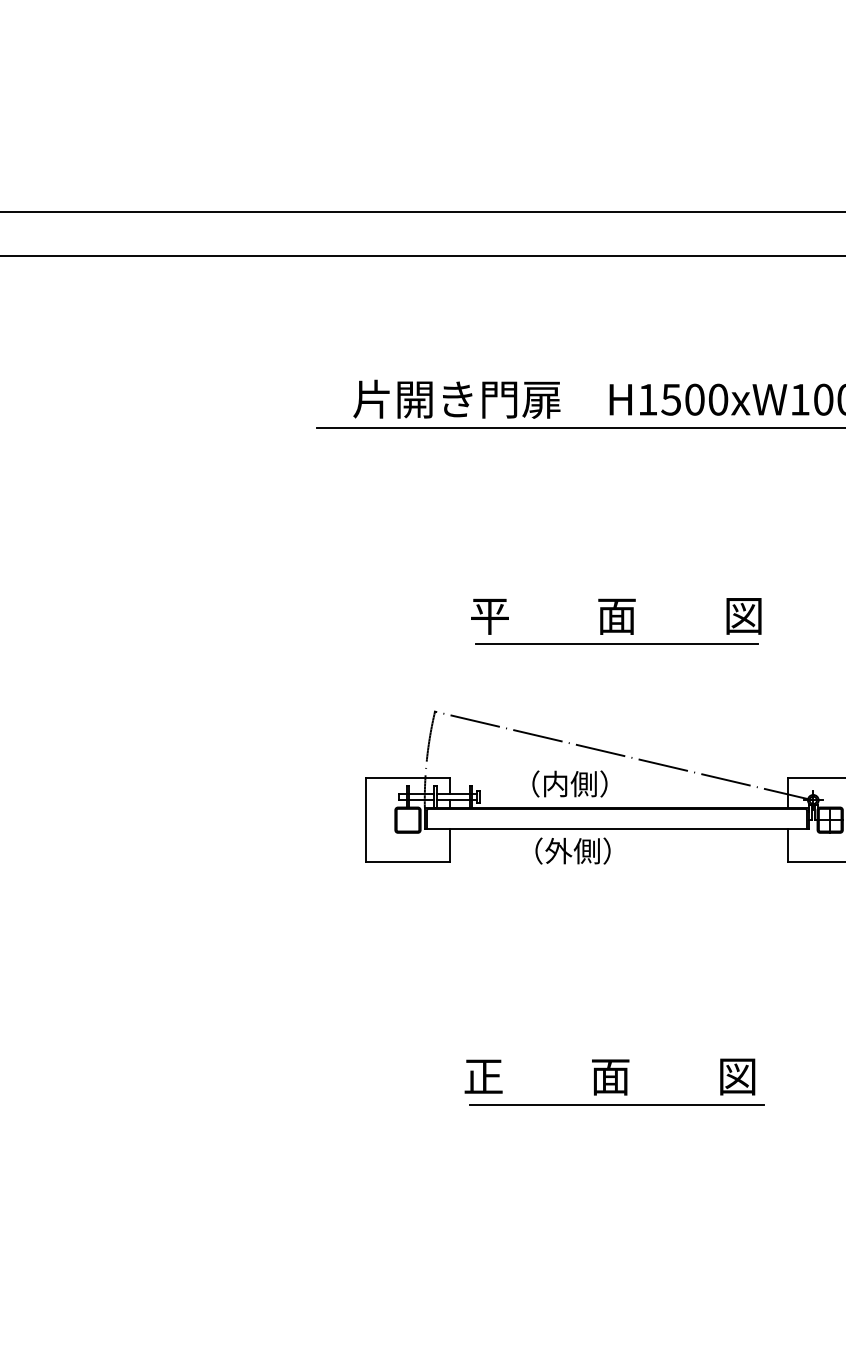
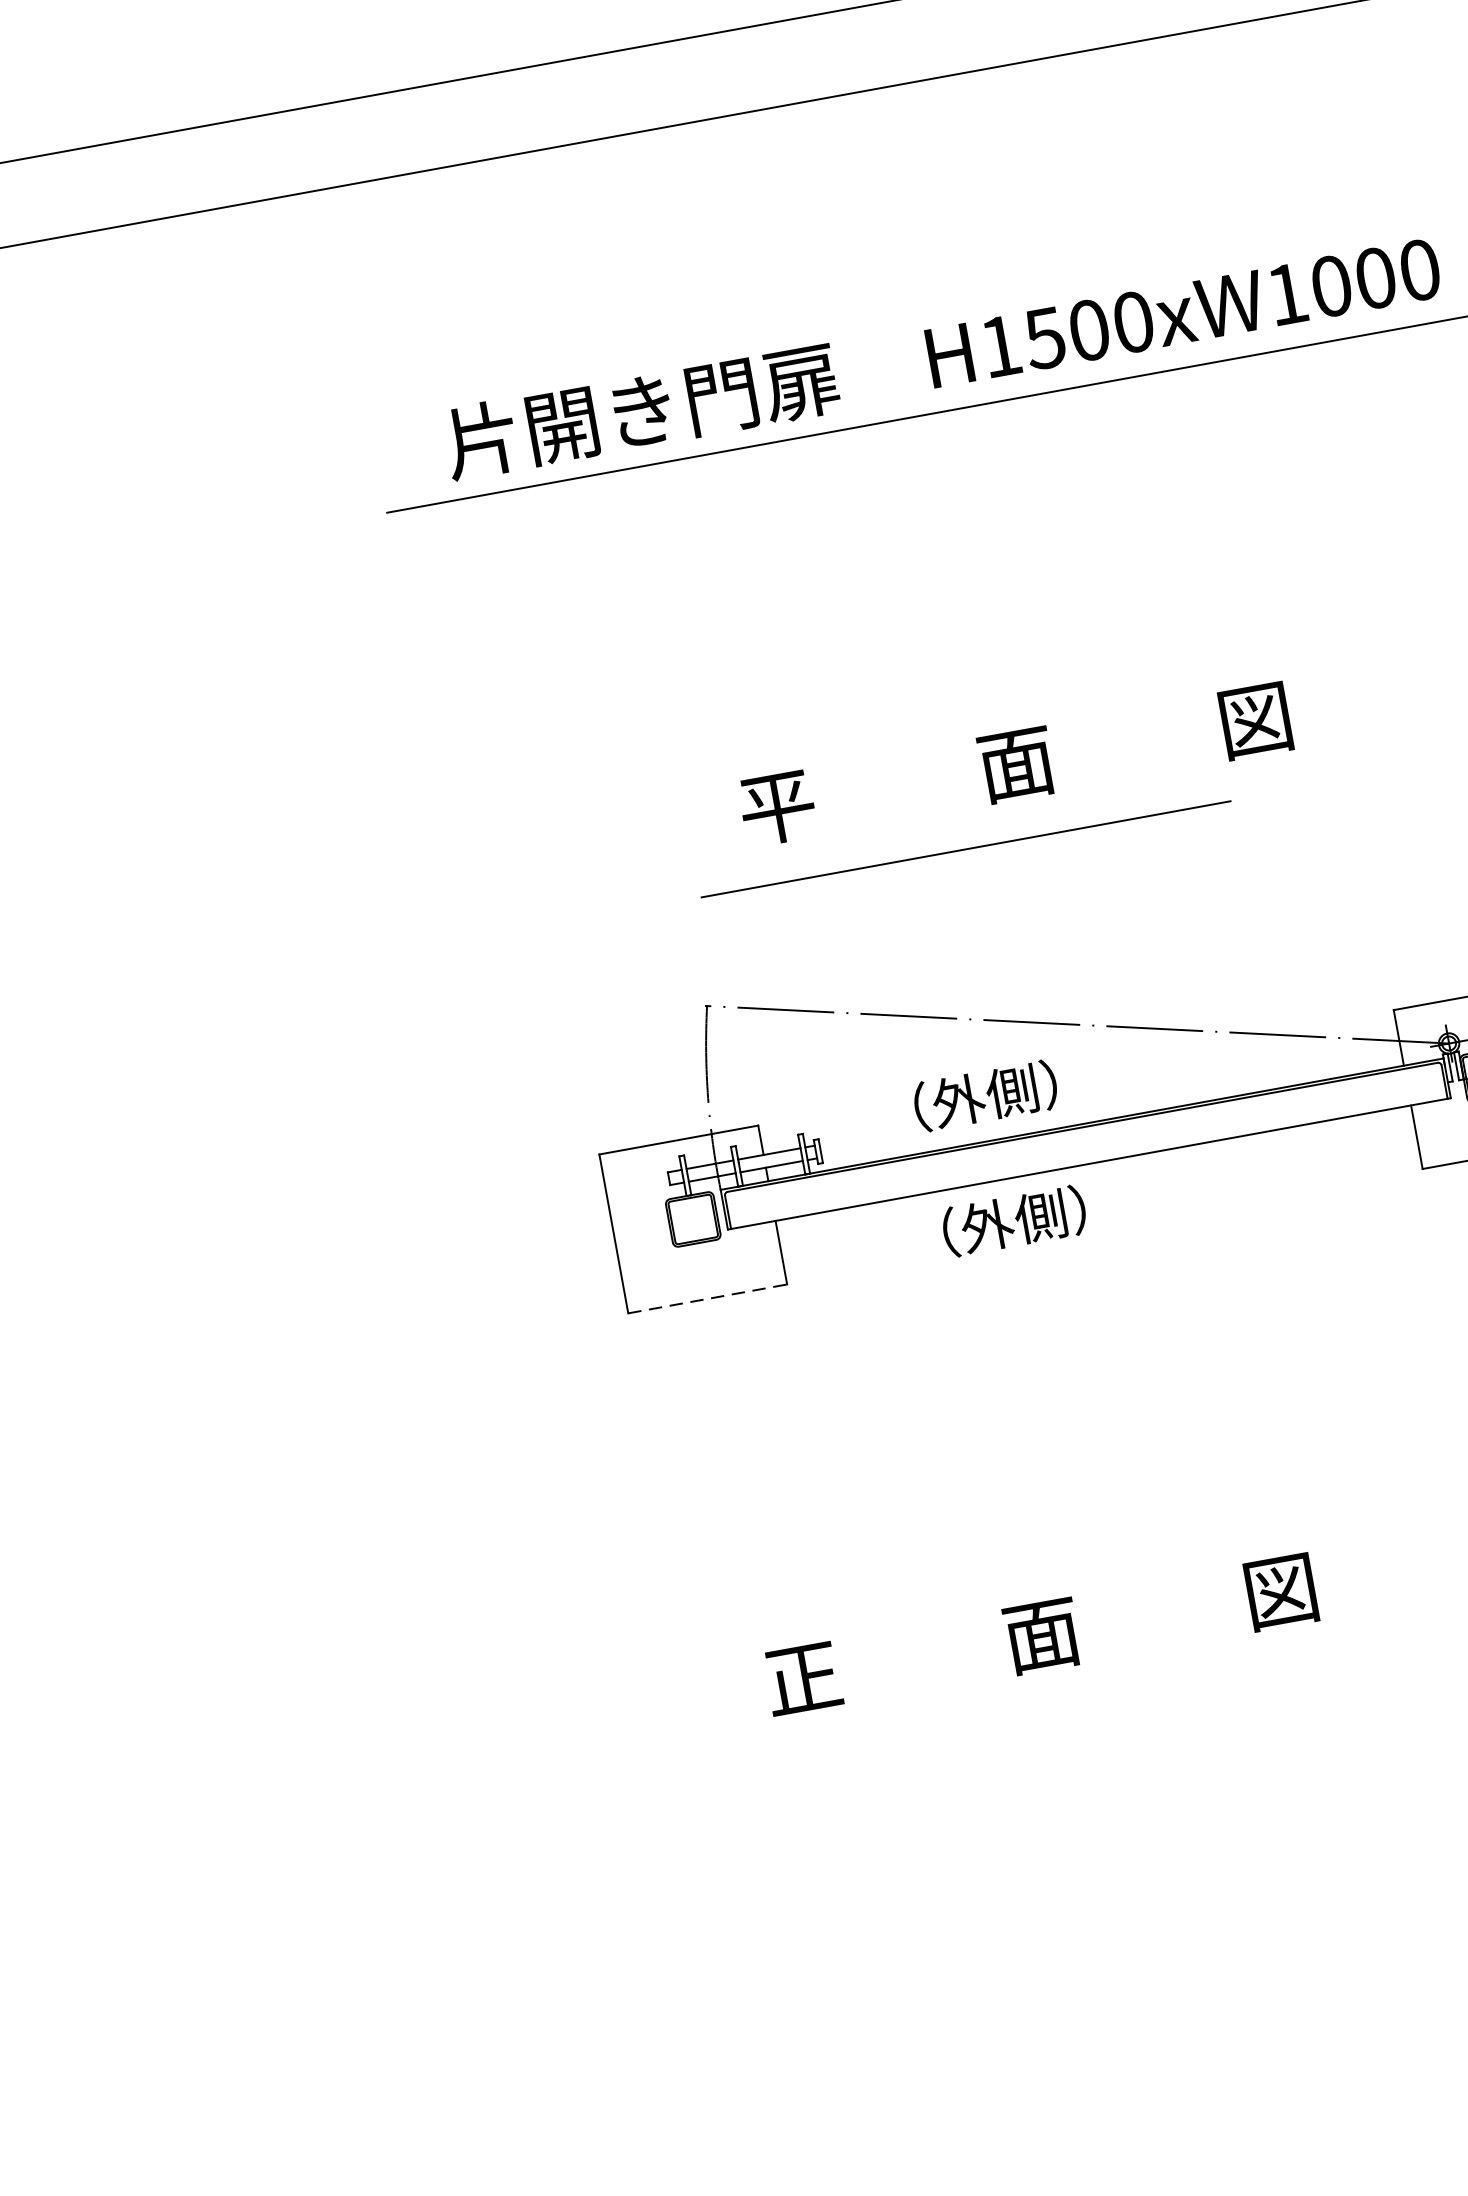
line: (616, 643) -> (964, 848), moved
text: (555, 783) -> (958, 1100), （内側） -> （外側）
line: (408, 862) -> (708, 1298), solid -> dashed
text: (609, 1076) -> (1039, 1635), moved
line: (616, 1104) -> (1182, 1683), removed

